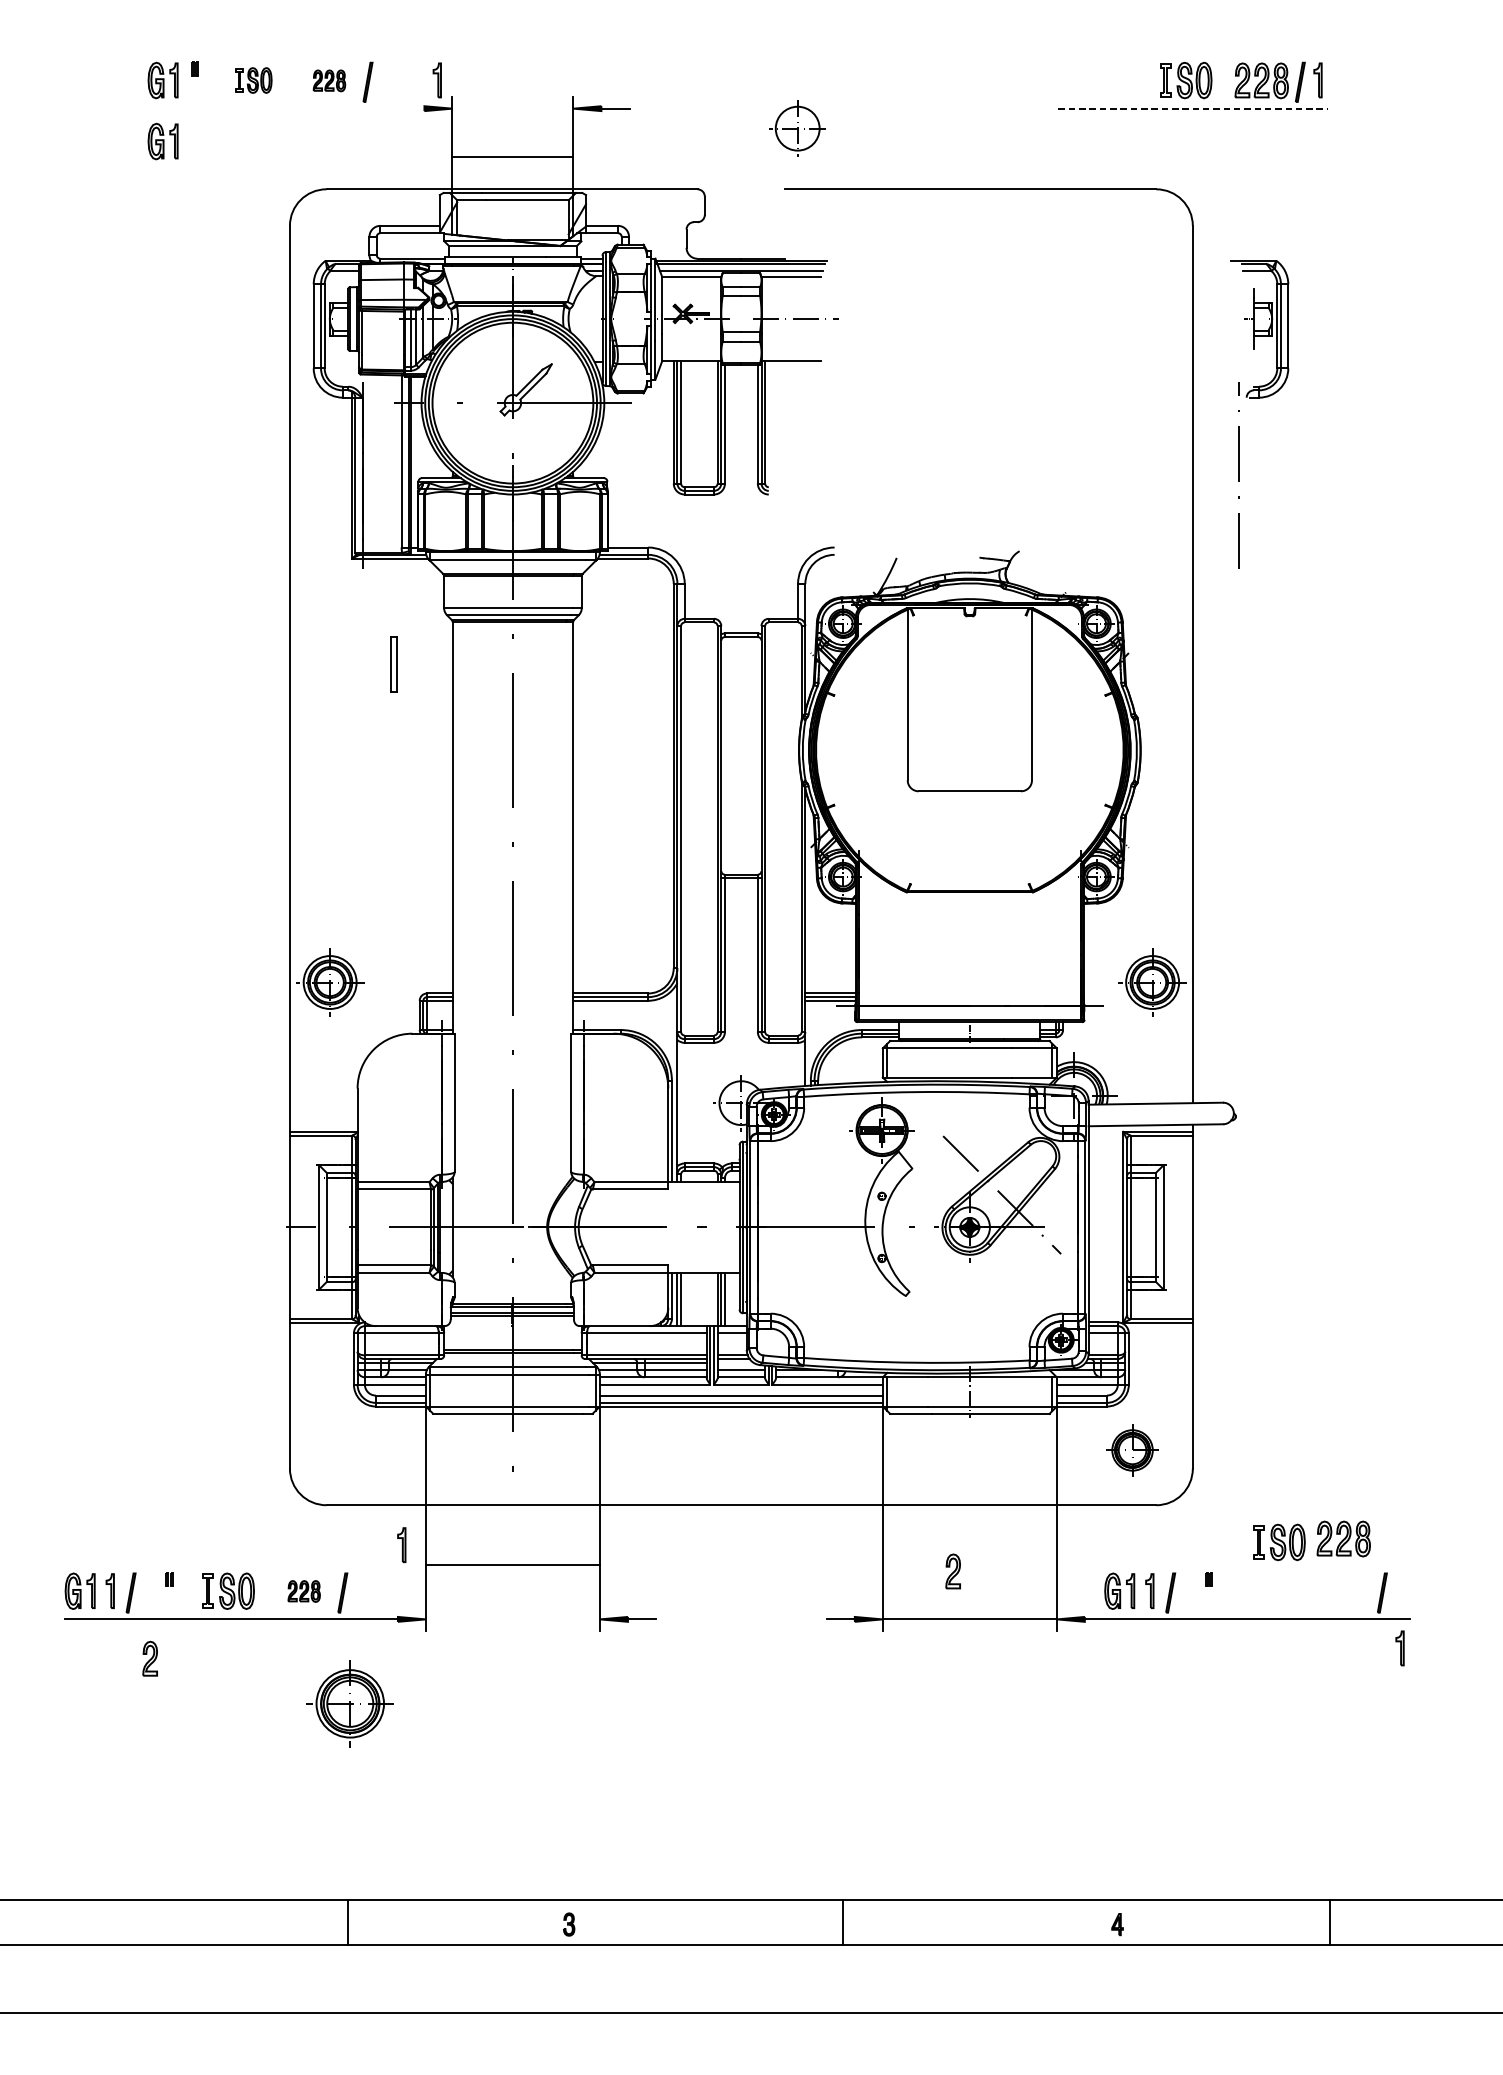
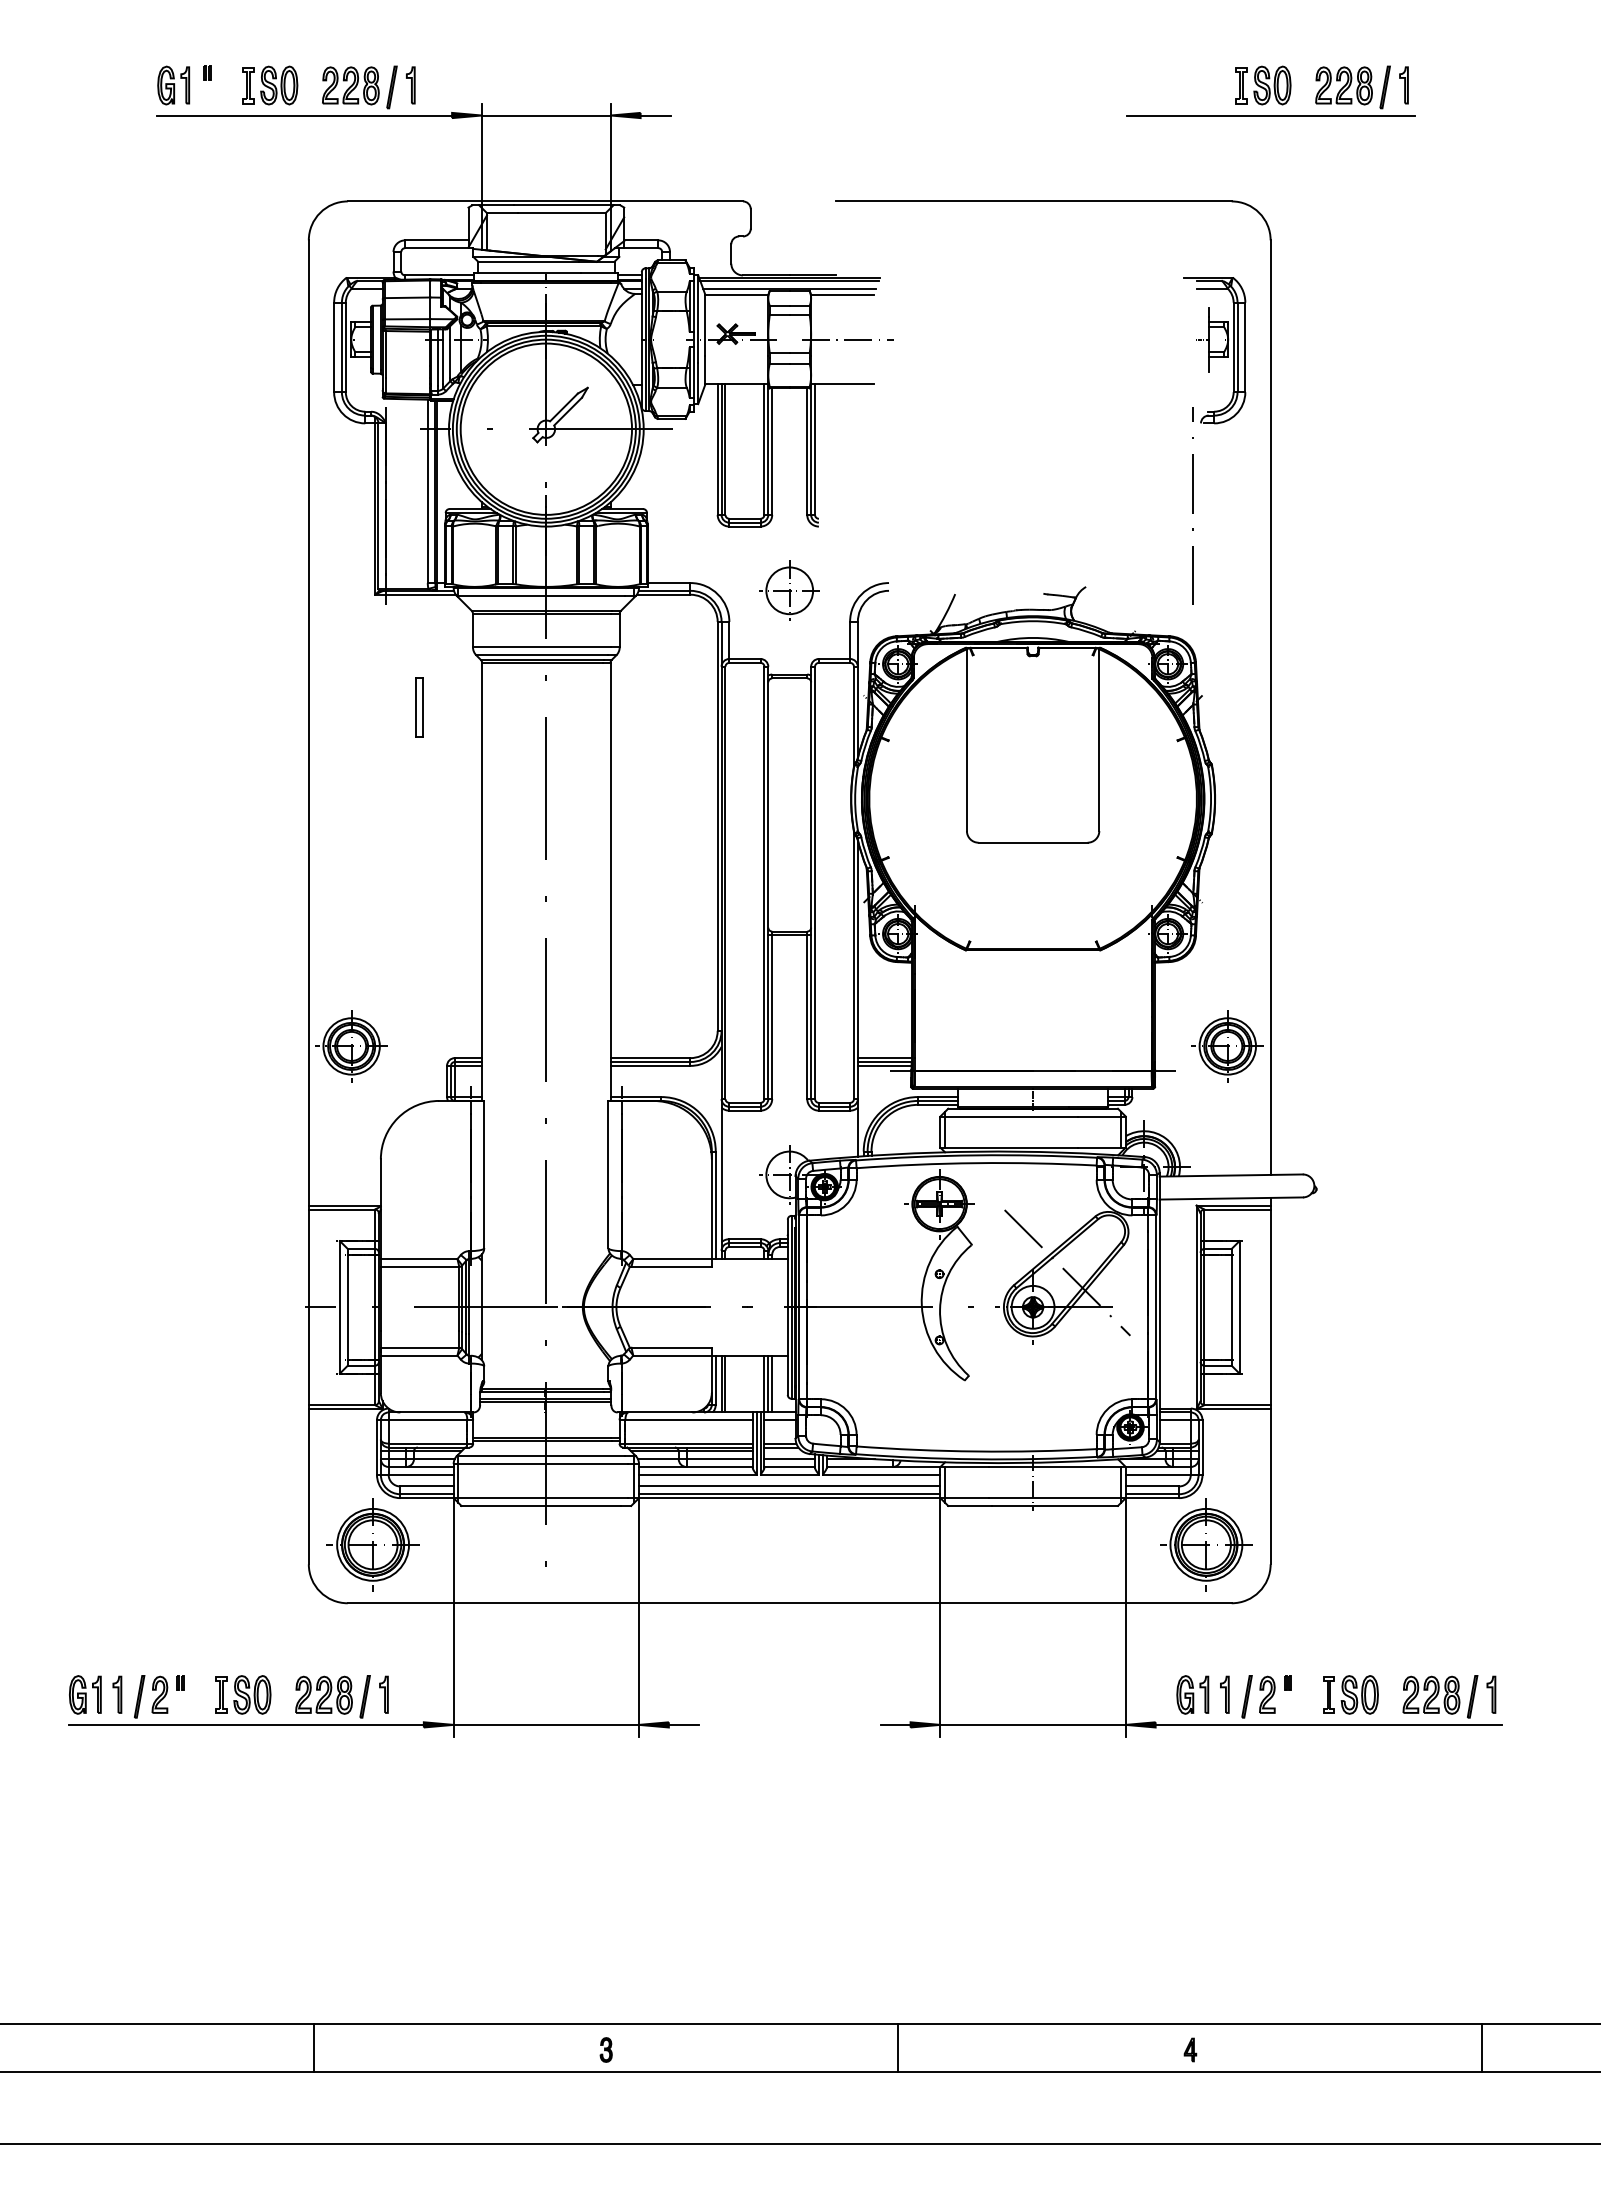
part: (253, 80) -> (270, 85), size x1.43
part: (329, 80) -> (350, 85), size x1.67
part: (437, 80) -> (410, 85), moved
line: (285, 108) -> (304, 115), added
line: (1193, 108) -> (1271, 115), dashed -> solid
part: (797, 128) -> (789, 590), moved
part: (162, 141) -> (173, 150), removed
line: (512, 157) -> (545, 115), moved
part: (1259, 398) -> (1214, 424), moved
part: (1132, 1450) -> (1206, 1544), size x1.67
part: (1343, 1538) -> (1431, 1694), moved
part: (1279, 1542) -> (1350, 1694), moved
part: (401, 1544) -> (383, 1694), moved
line: (513, 1564) -> (546, 1724), moved
part: (953, 1571) -> (1267, 1694), moved
part: (303, 1590) -> (323, 1694), size x1.67
part: (1400, 1648) -> (1491, 1694), moved
part: (149, 1658) -> (159, 1694), moved
part: (349, 1703) -> (372, 1544), moved
line: (347, 1922) -> (313, 2047), moved
line: (1330, 1922) -> (1482, 2047), moved

